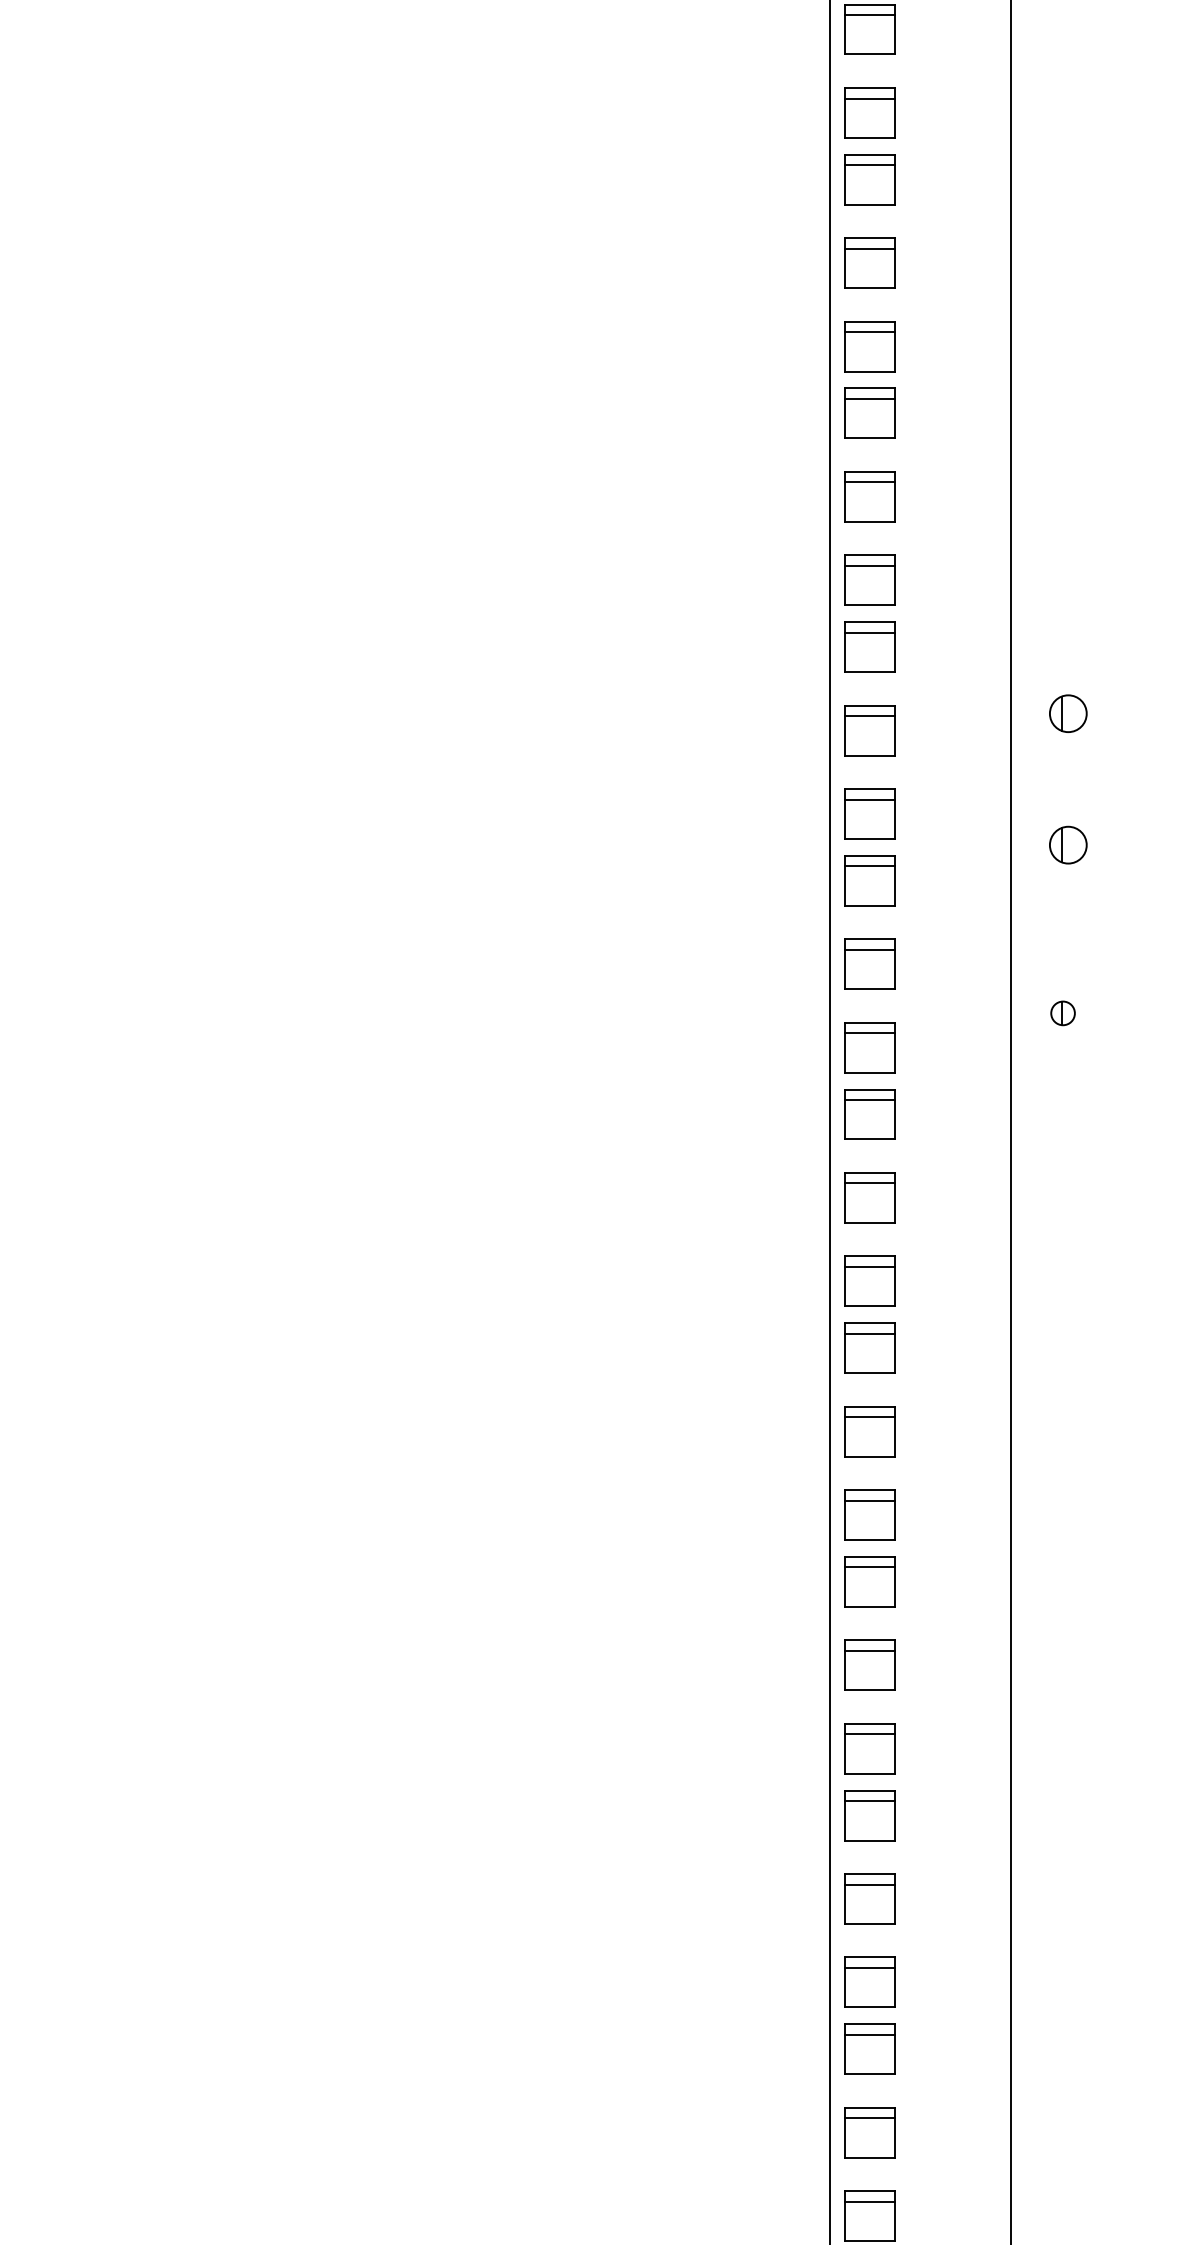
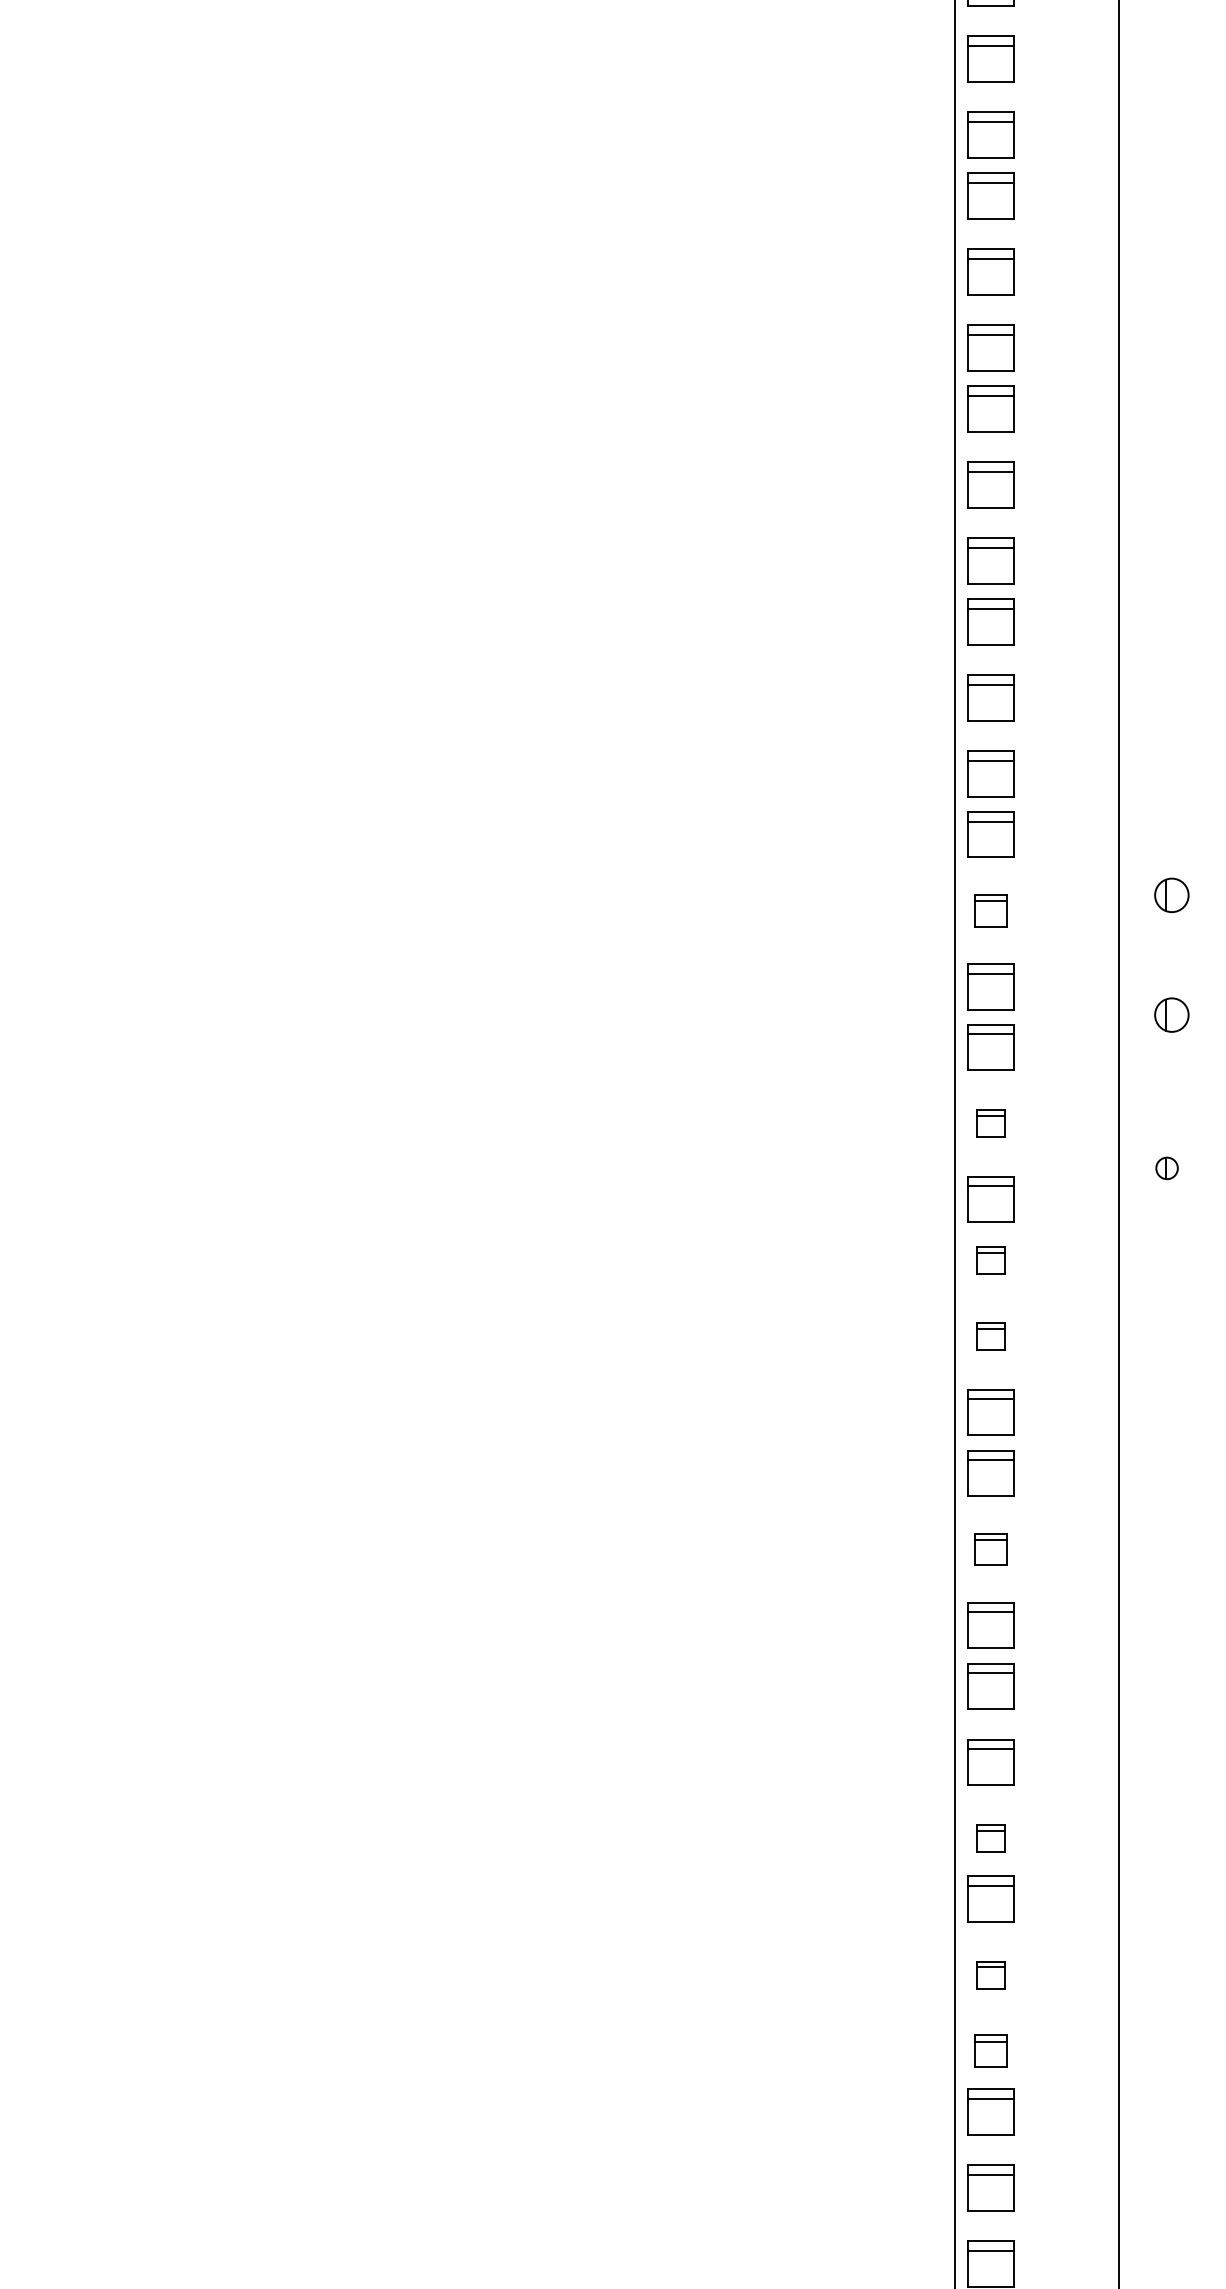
part: (869, 730) -> (990, 910), size x0.7
part: (869, 964) -> (990, 1123), size x0.6
part: (869, 1114) -> (990, 1260), size x0.6
part: (869, 1197) -> (990, 1336), size x0.6
part: (869, 1431) -> (990, 1549), size x0.7
part: (869, 1748) -> (990, 1838), size x0.6
part: (869, 1899) -> (990, 1975), size x0.6
part: (869, 1982) -> (990, 2051), size x0.7

